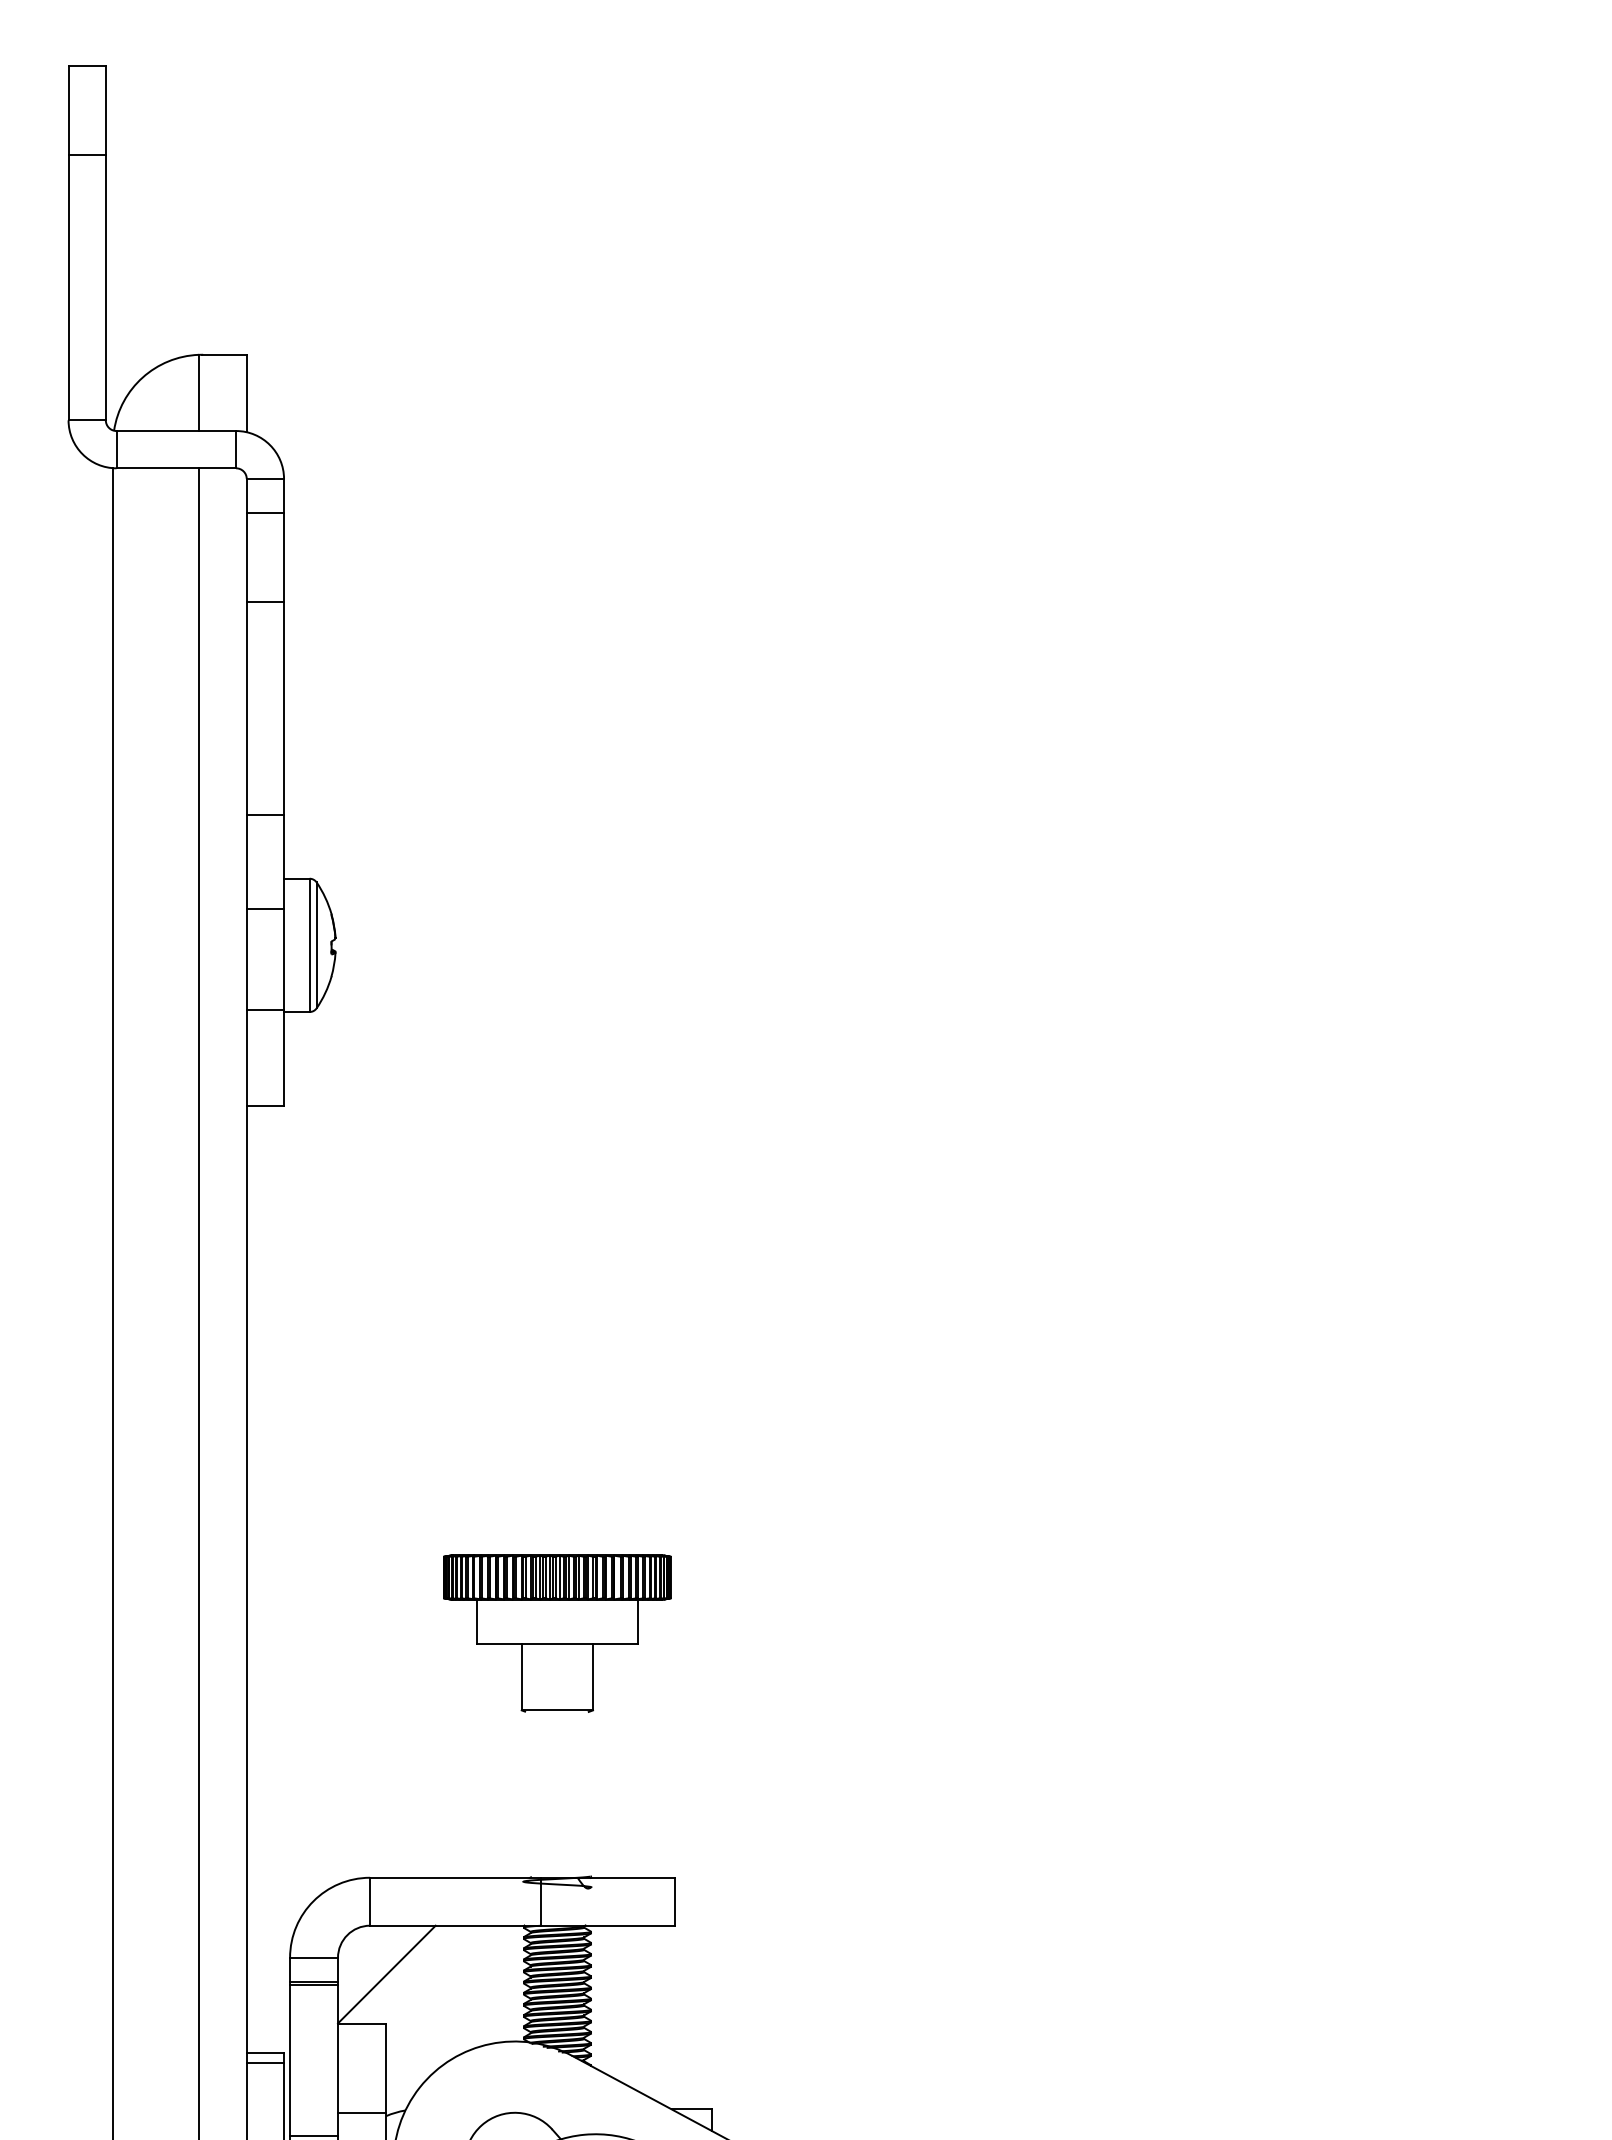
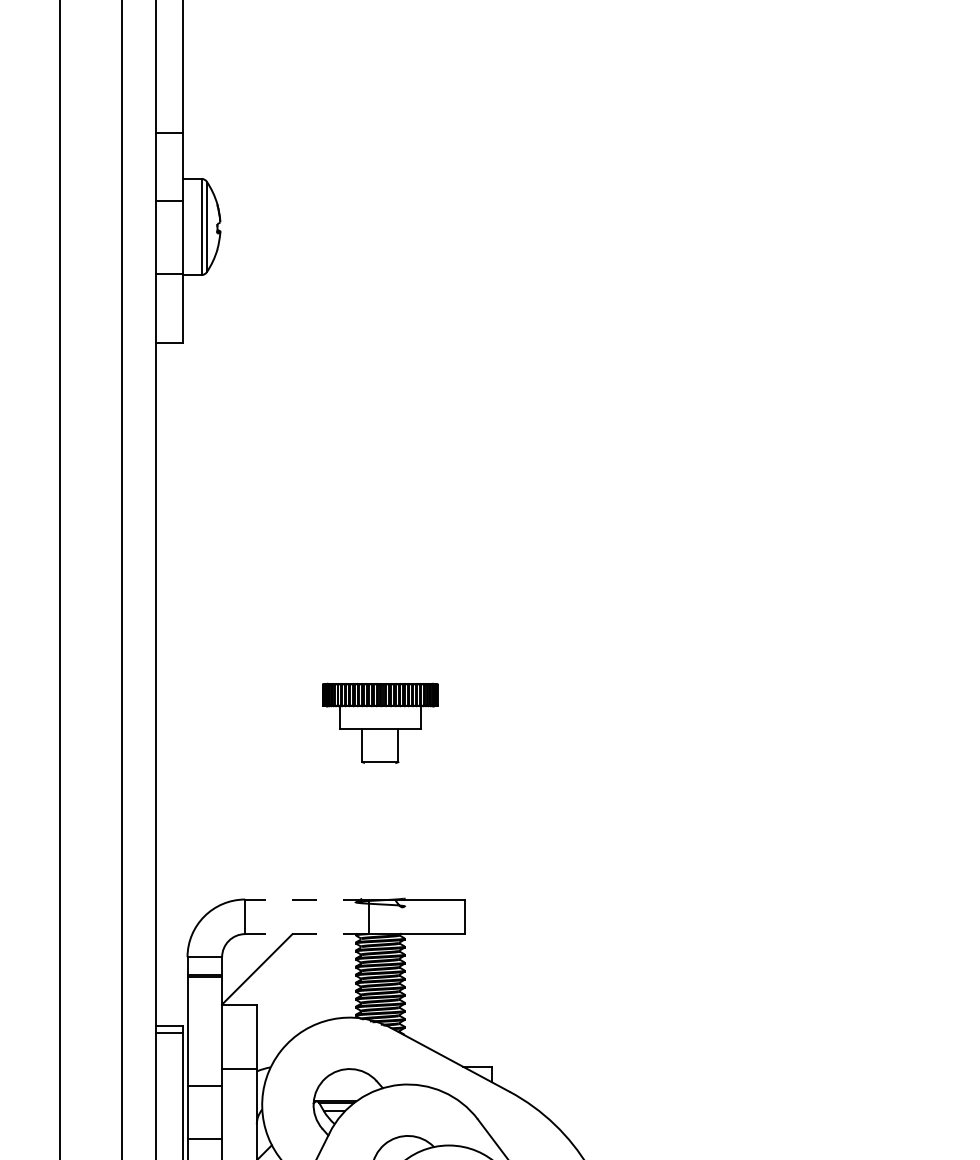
part: (557, 1633) -> (380, 723), size x0.7
line: (455, 1877) -> (306, 899), solid -> dashed
line: (455, 1925) -> (306, 933), solid -> dashed

